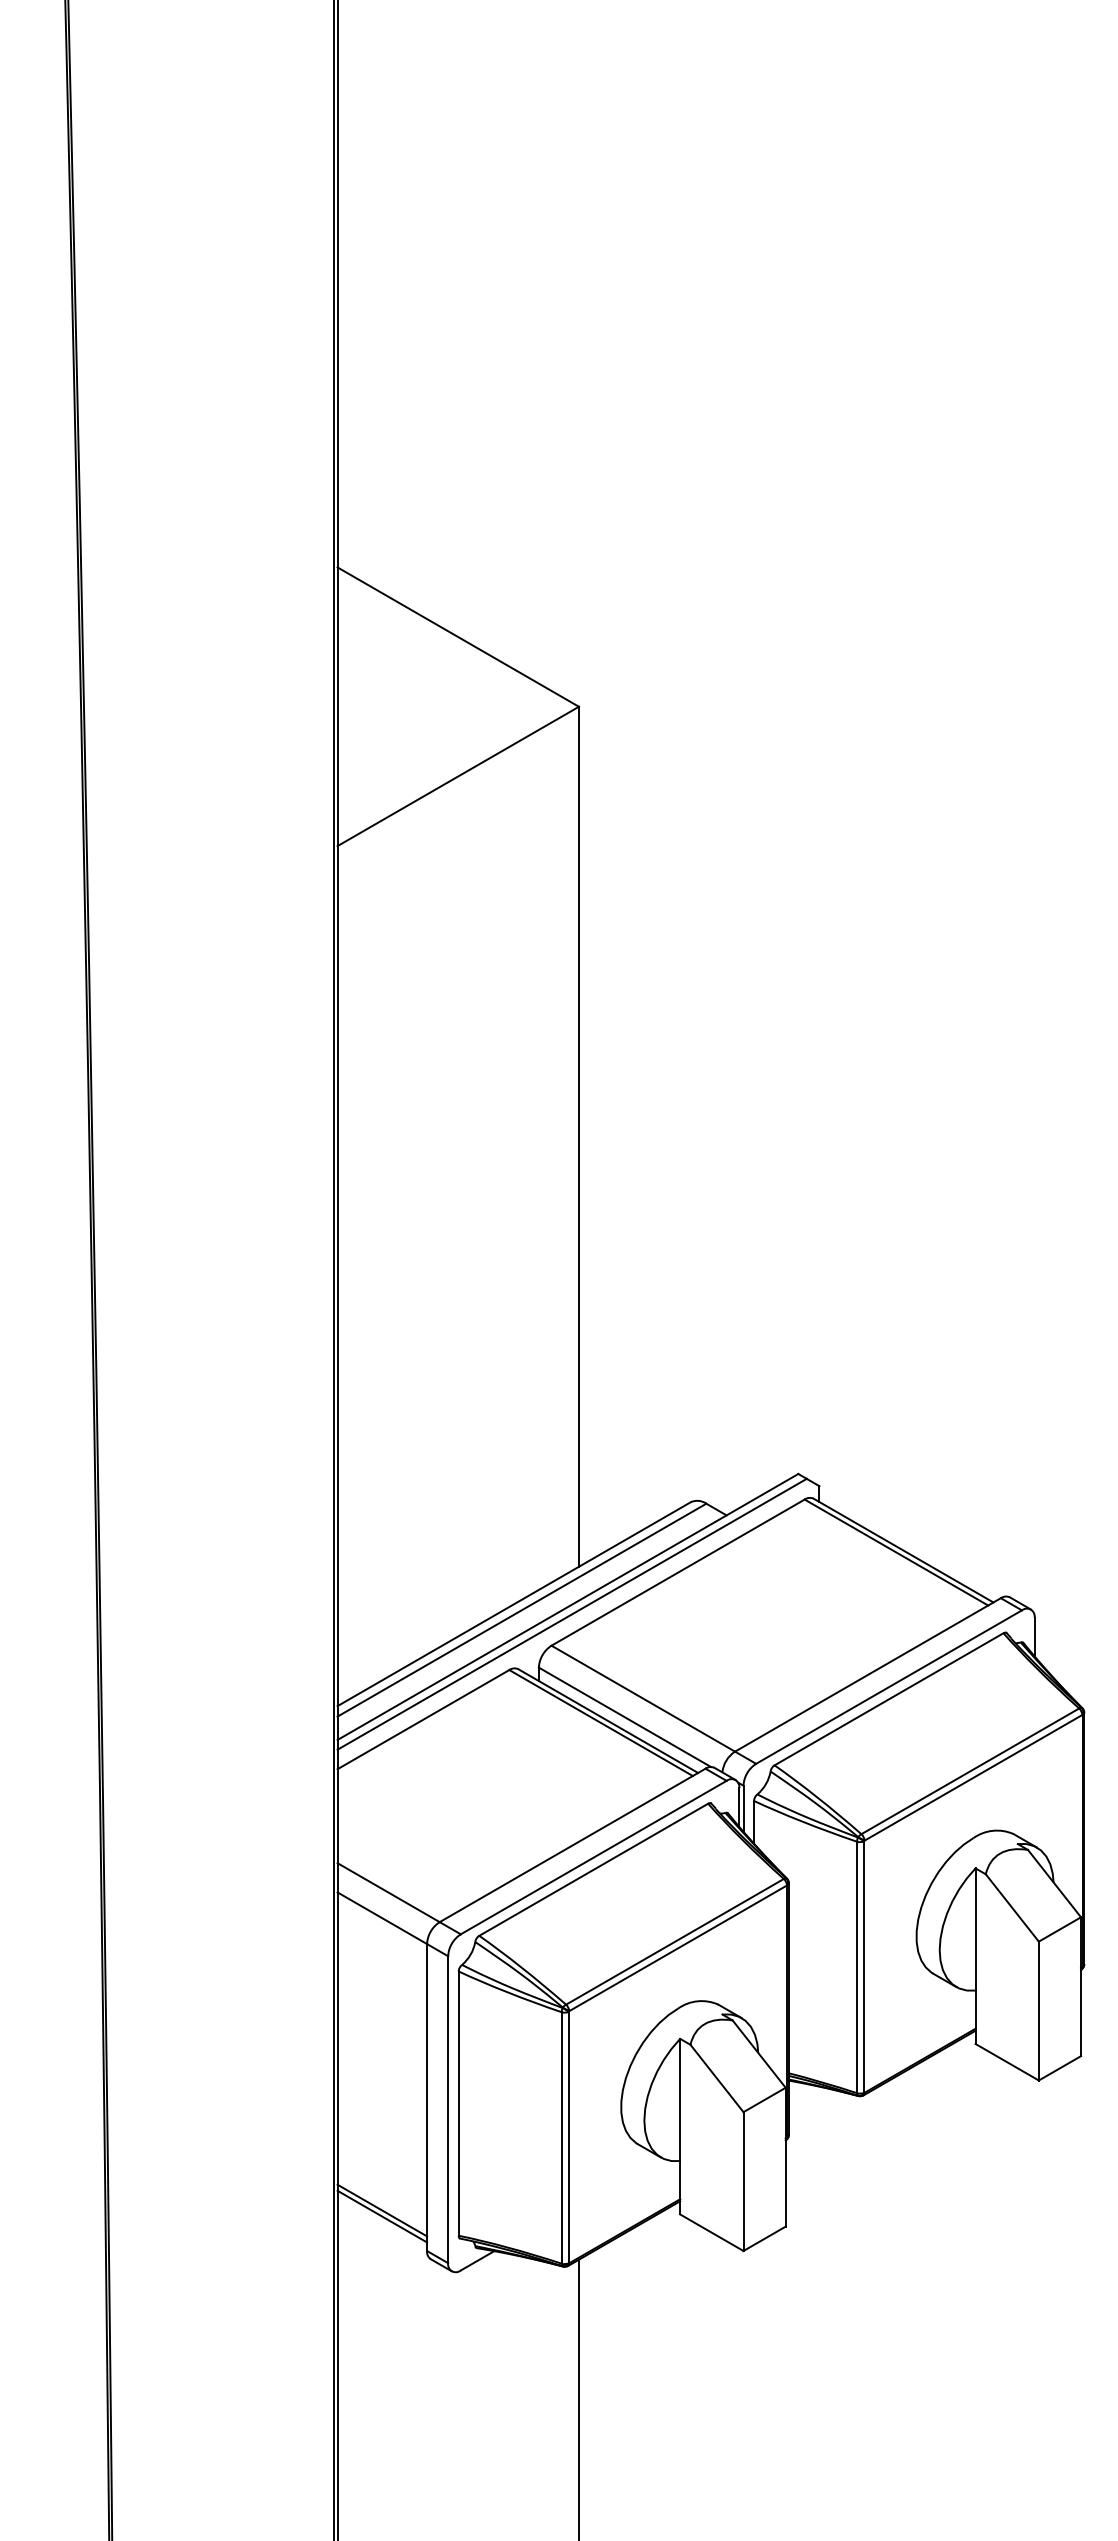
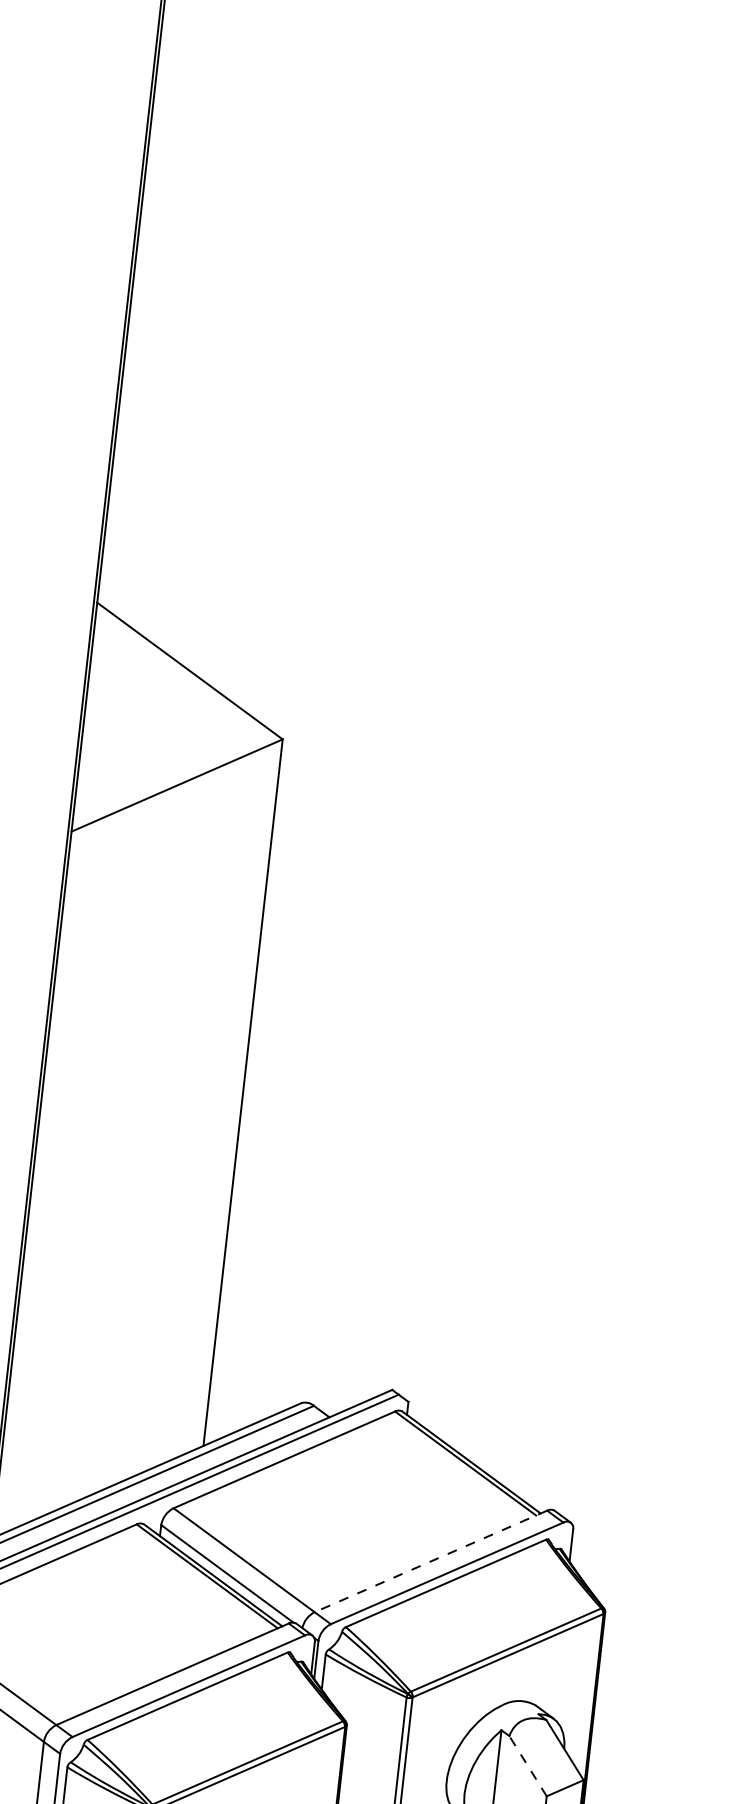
line: (867, 1675) -> (430, 1561), solid -> dashed
line: (1012, 1907) -> (528, 1765), solid -> dashed

